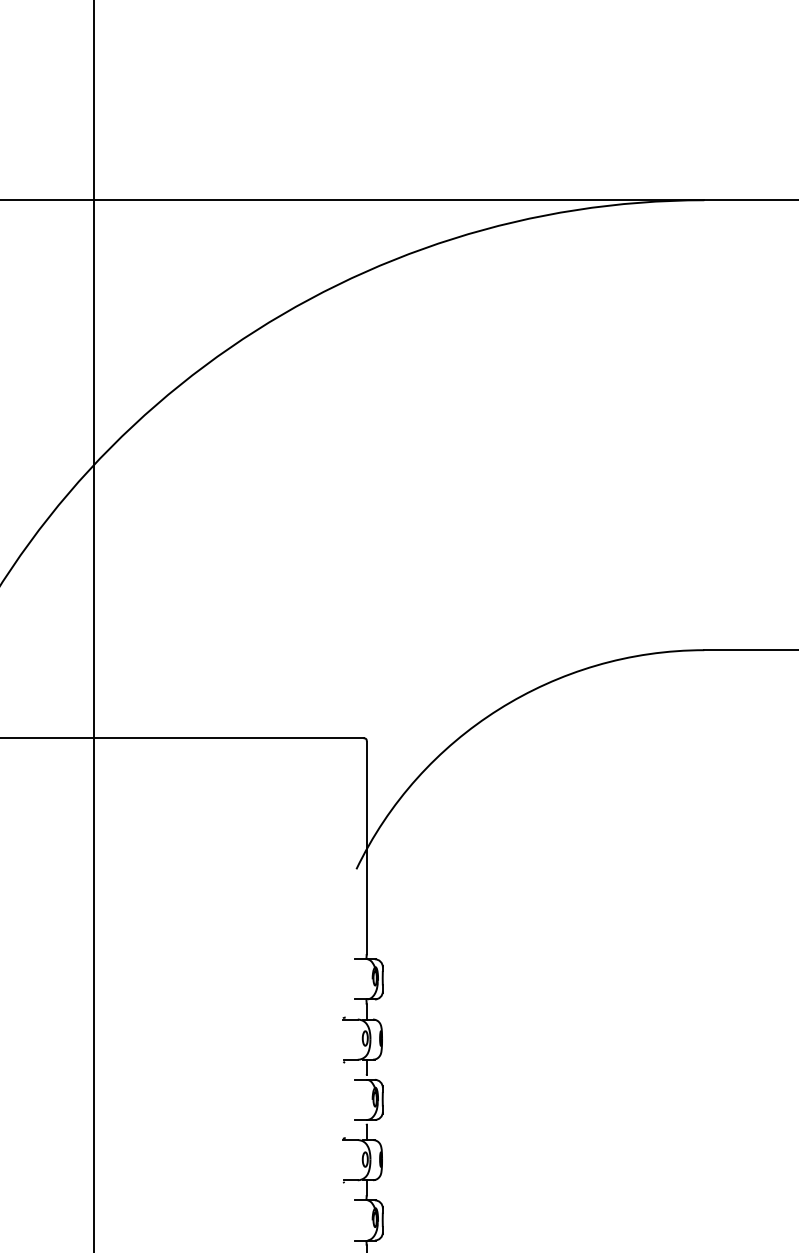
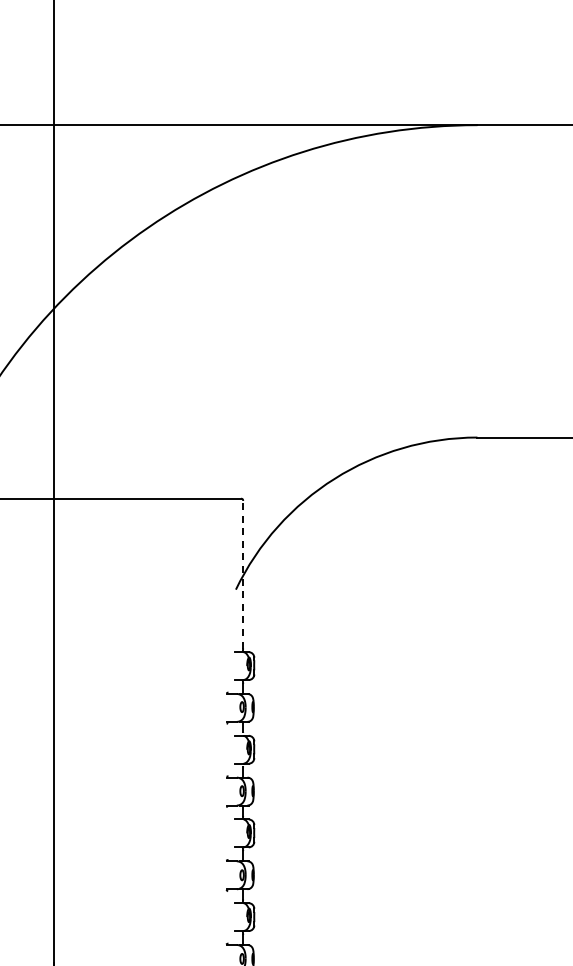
line: (367, 847) -> (243, 574), solid -> dashed

